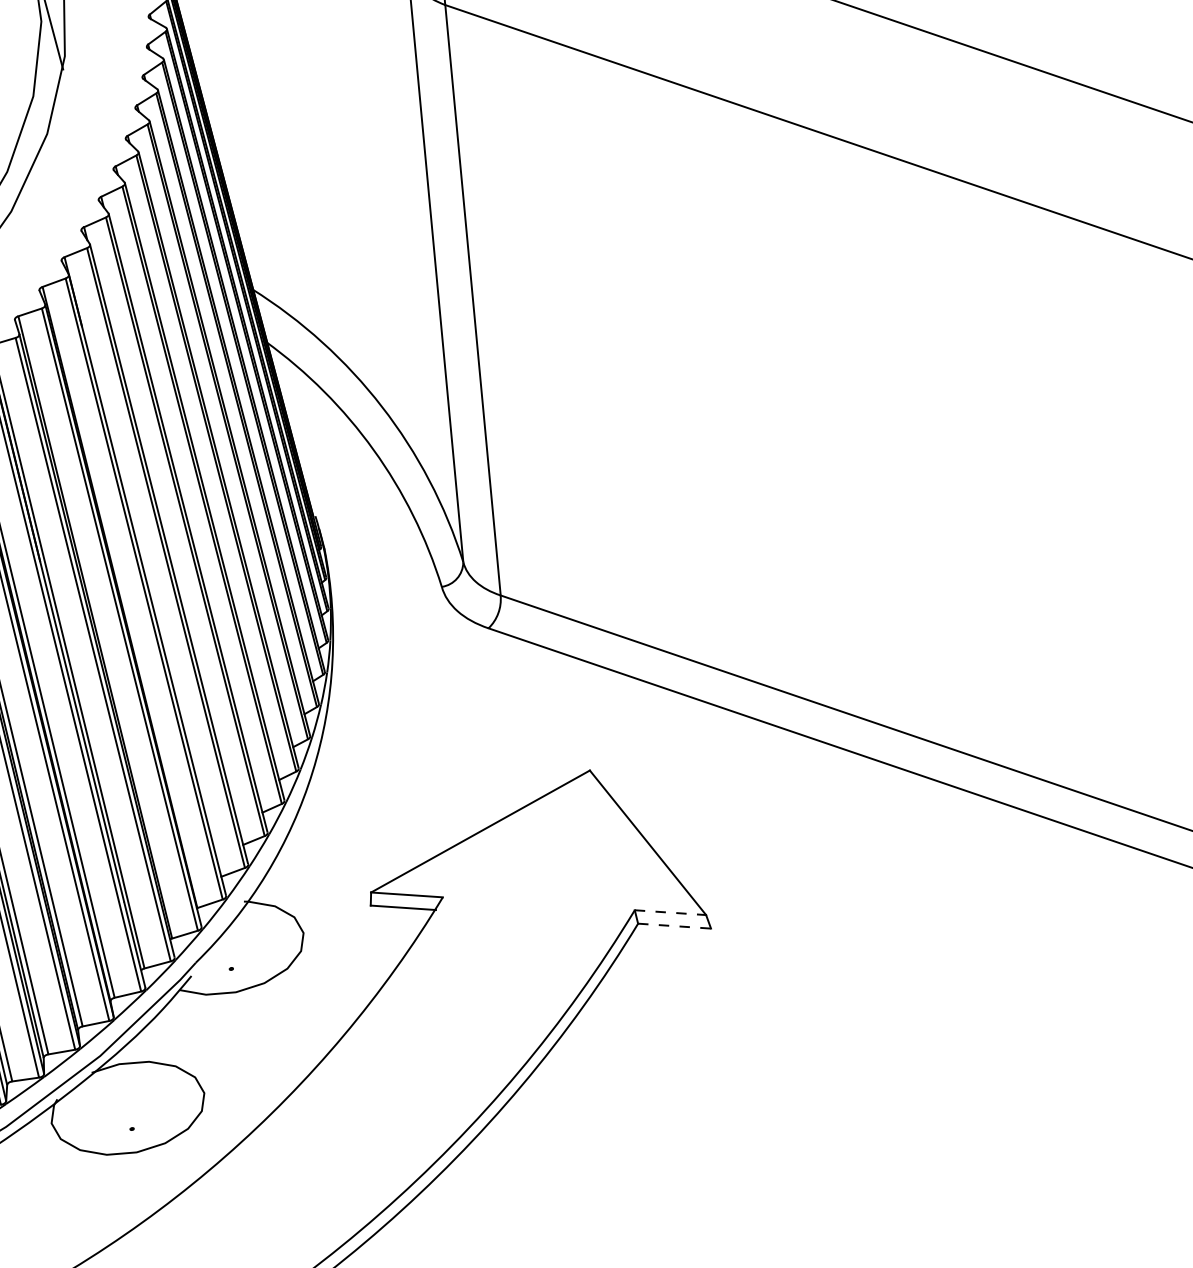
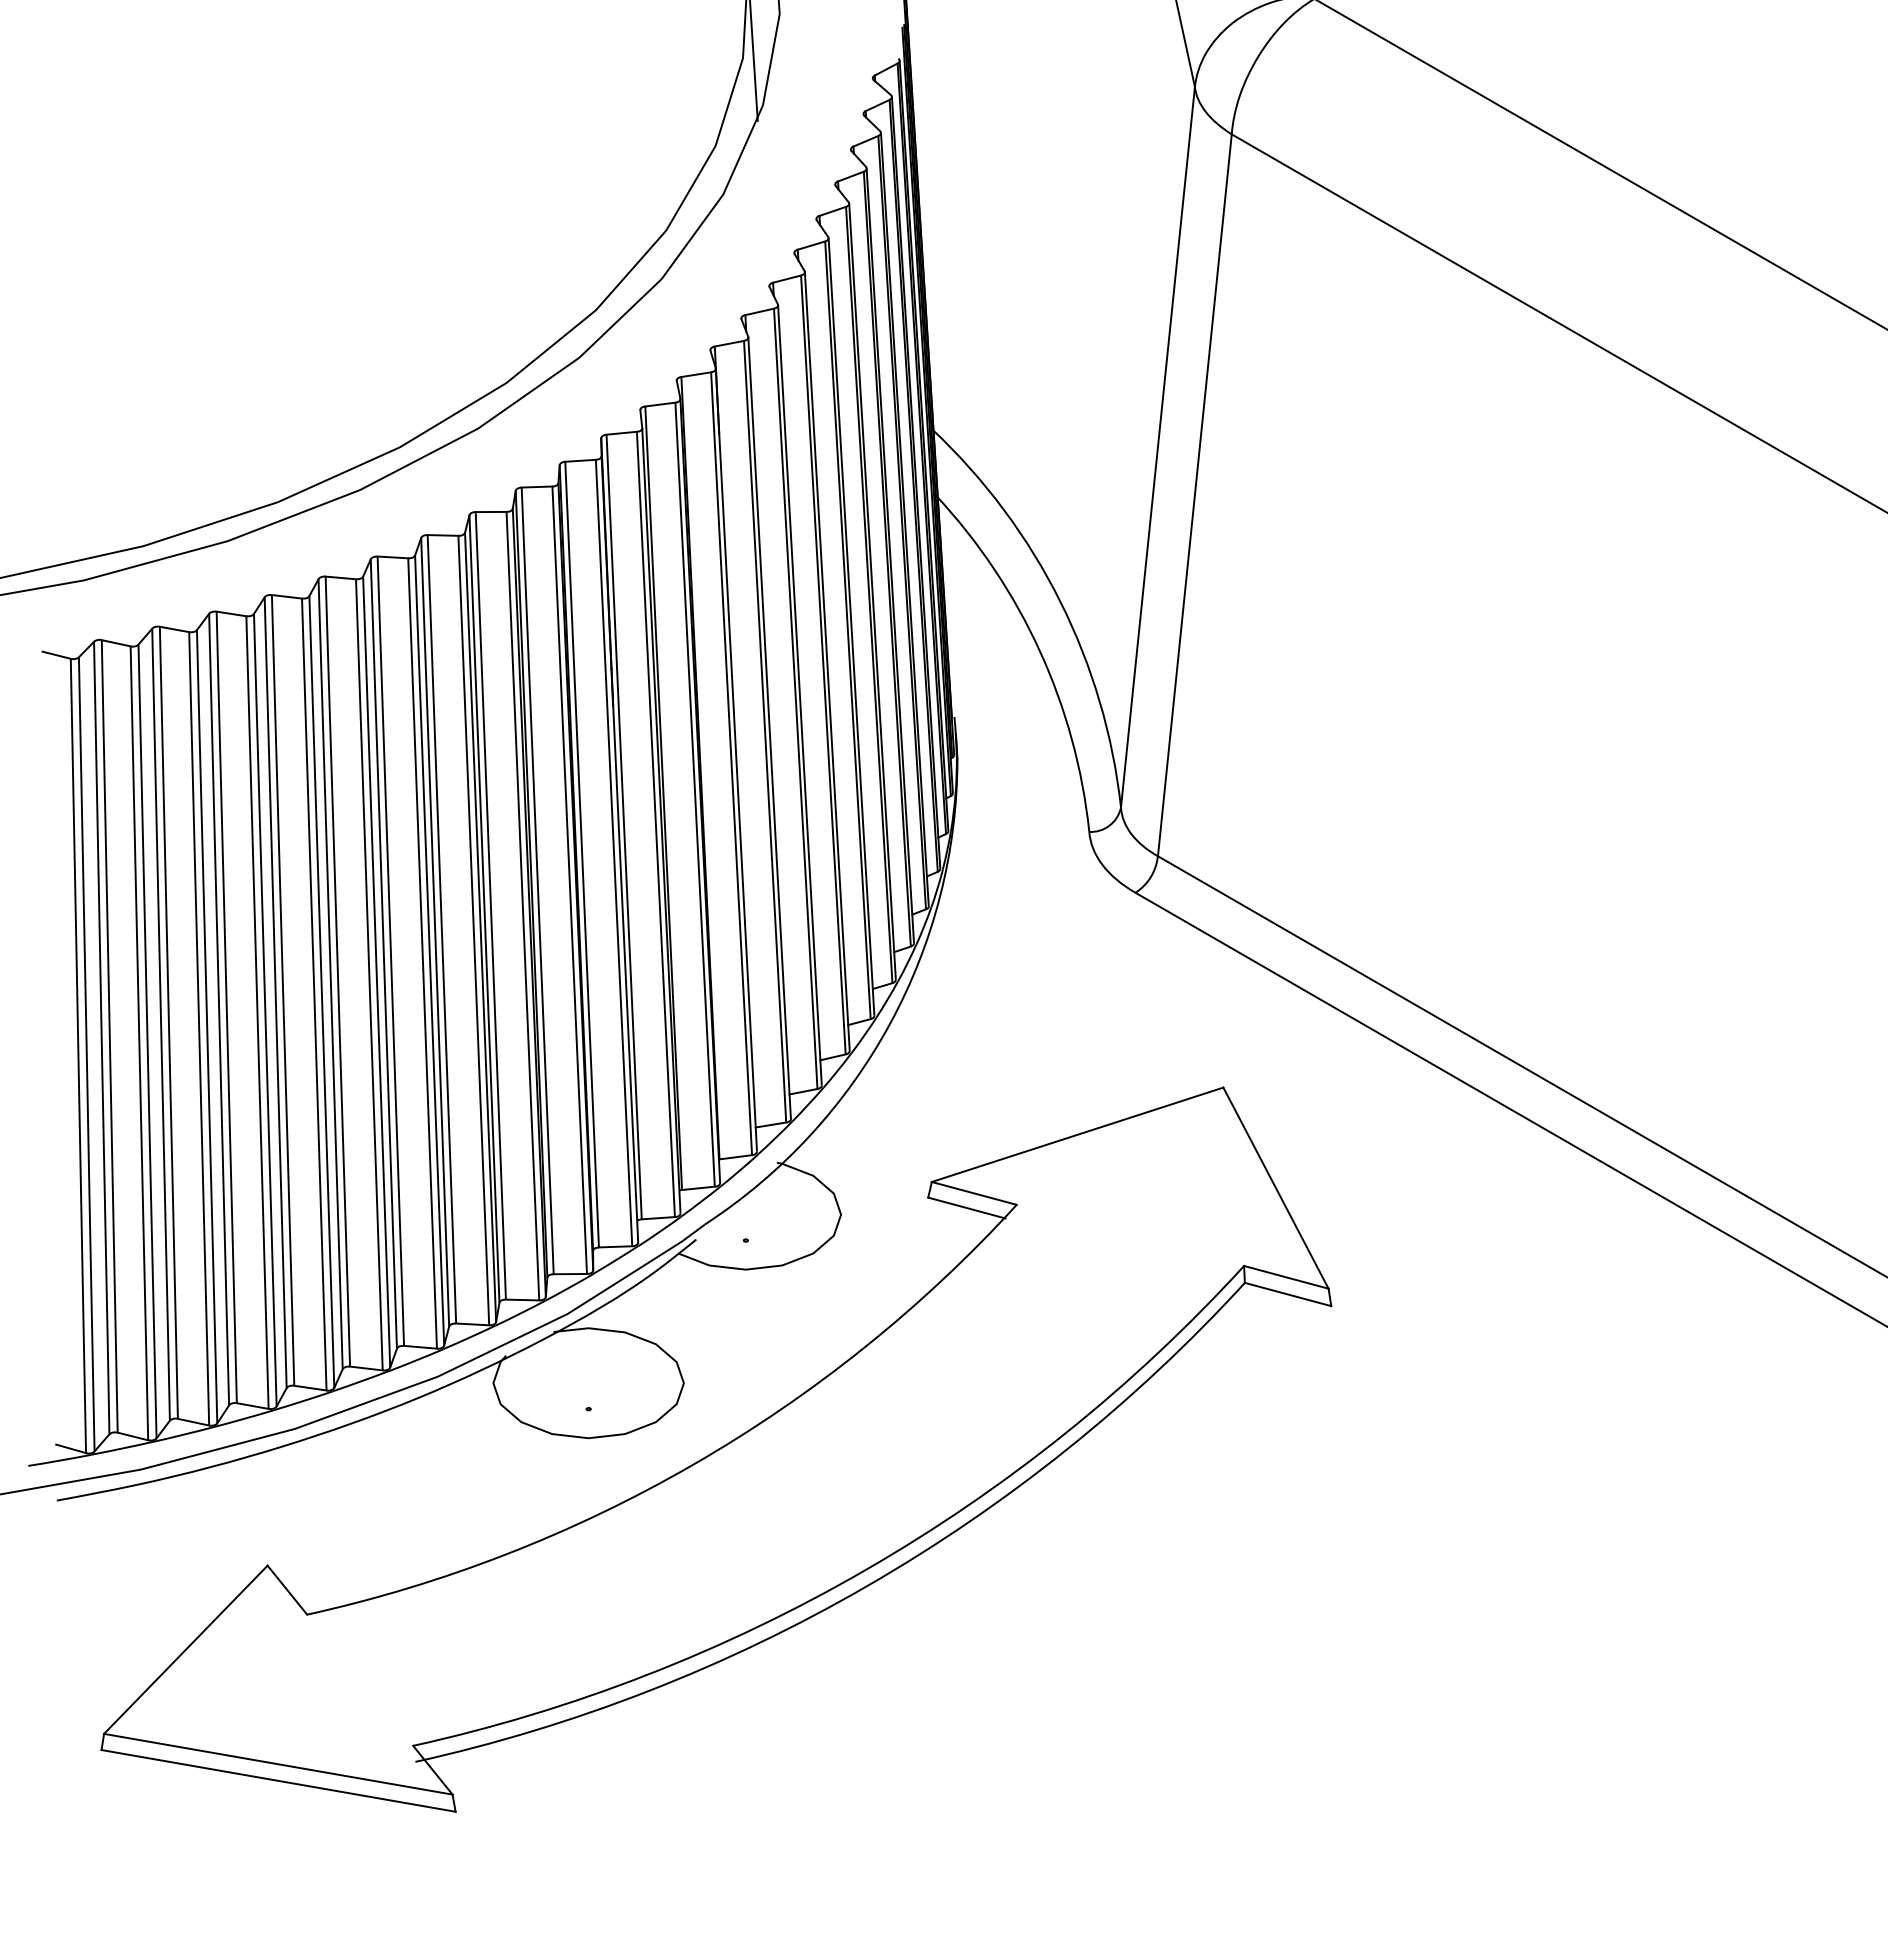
line: (670, 912) -> (1286, 1277), dashed -> solid
line: (674, 926) -> (1288, 1294), dashed -> solid

